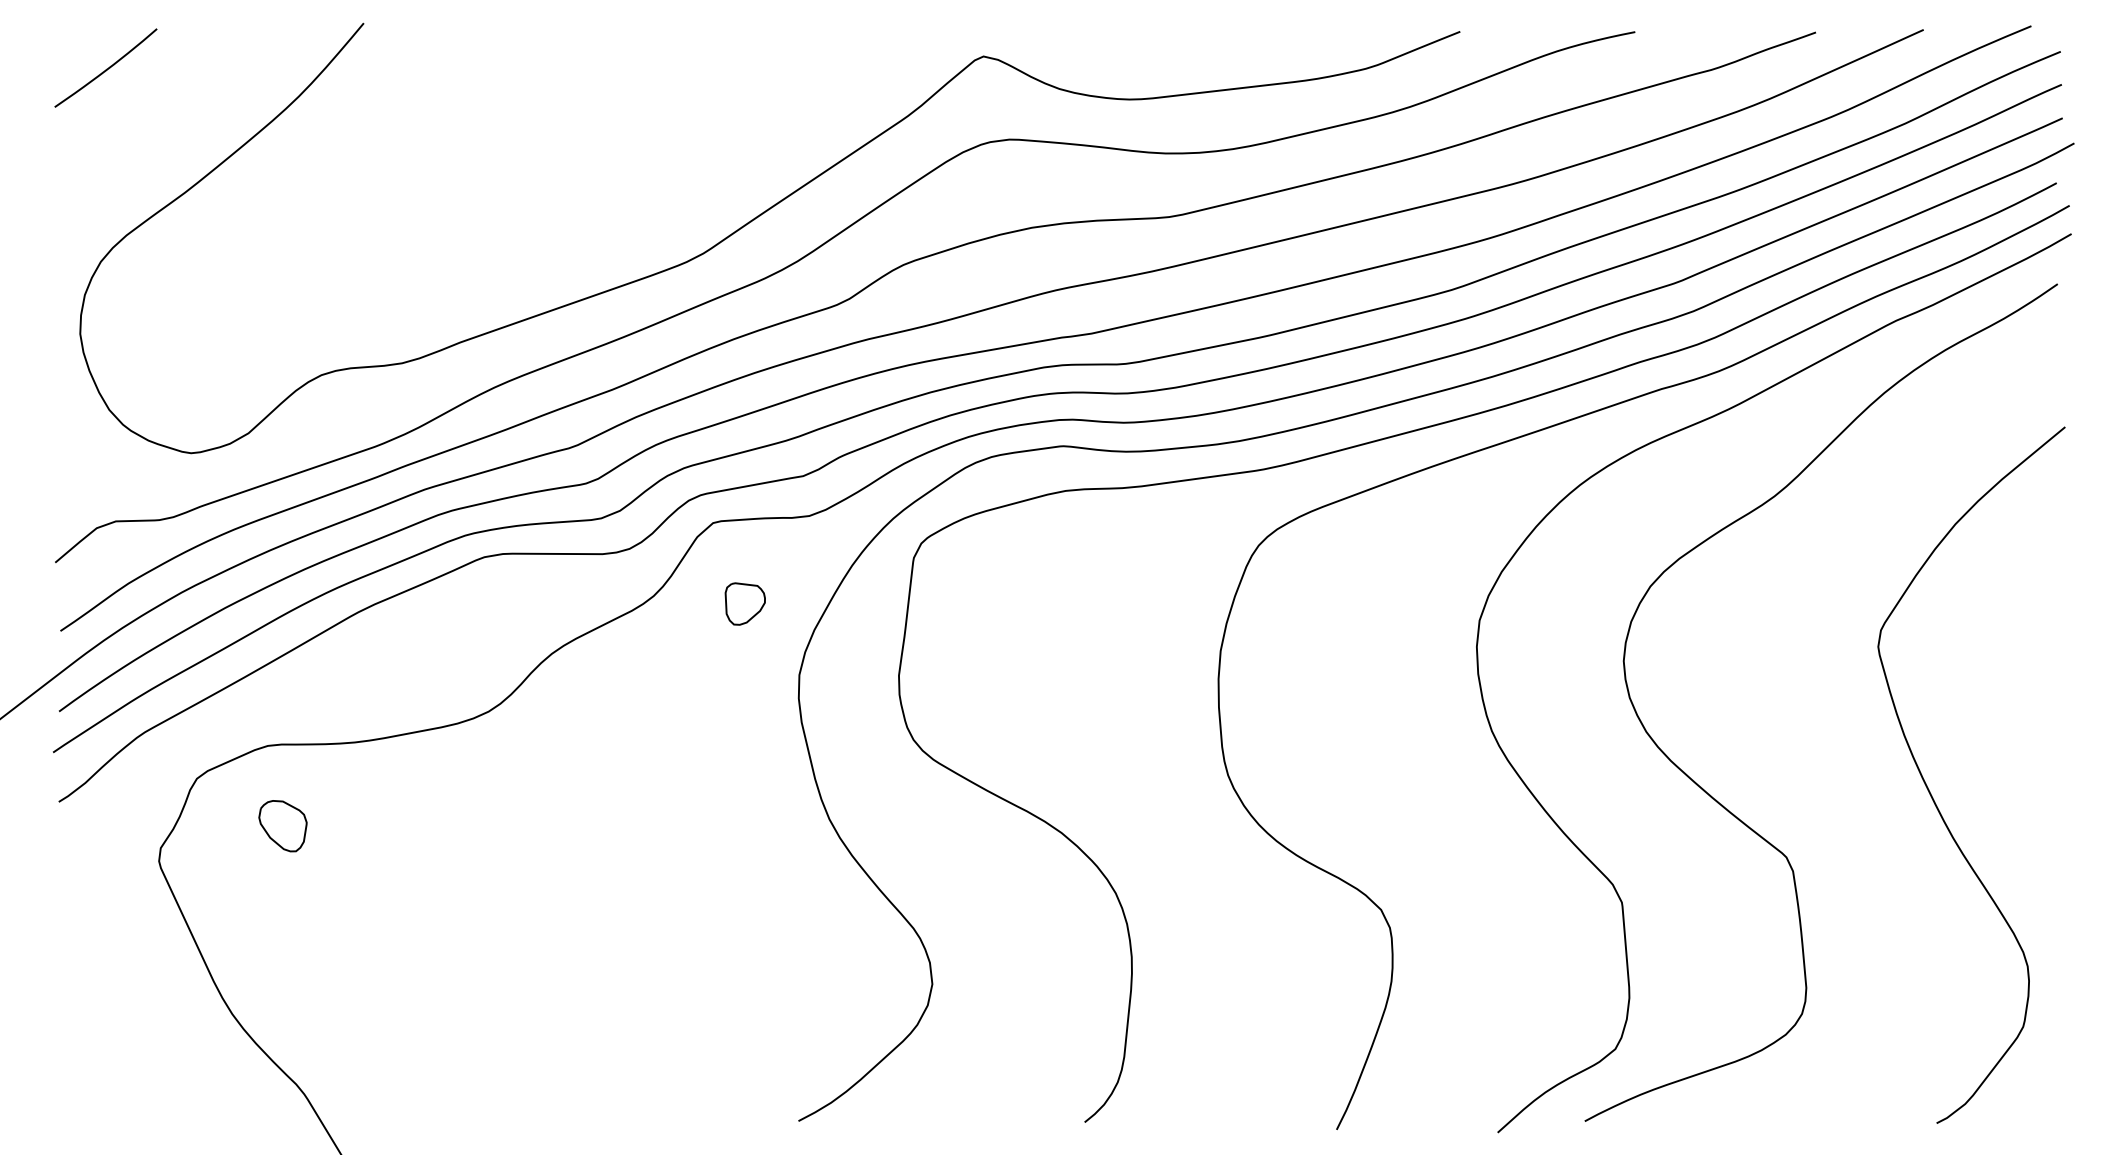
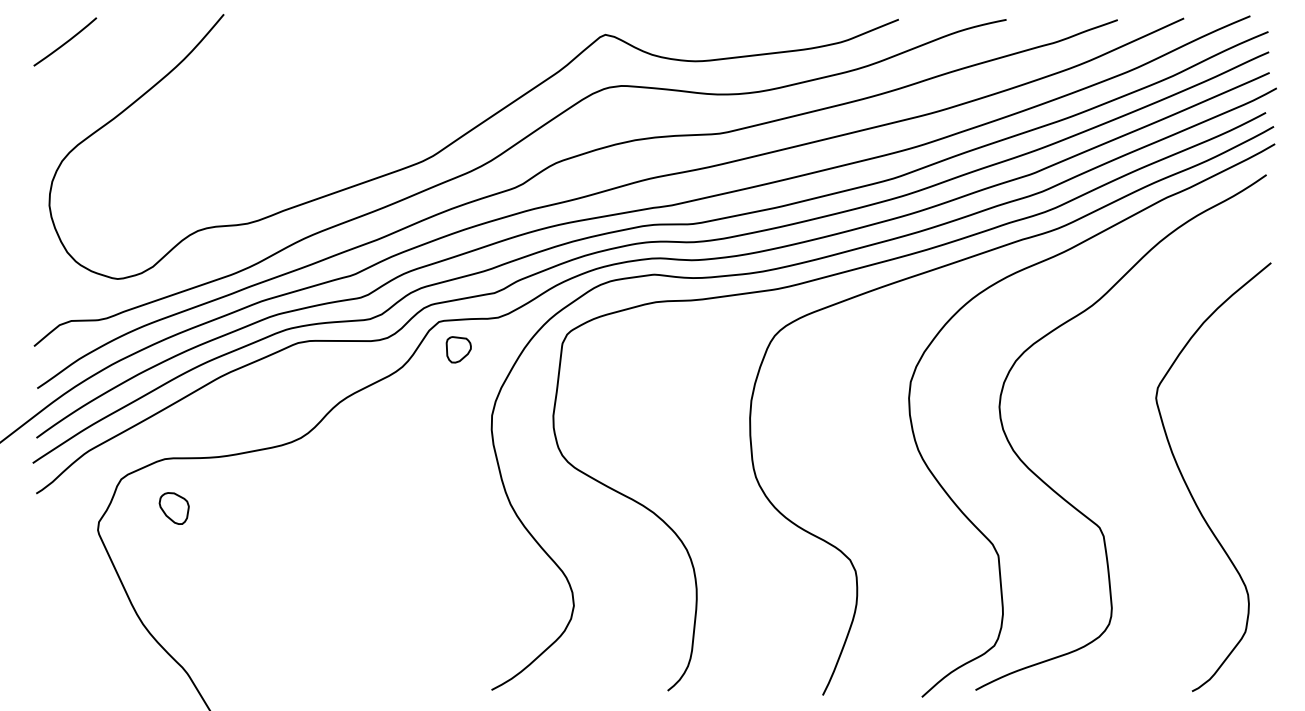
part: (744, 603) -> (458, 349), moved

